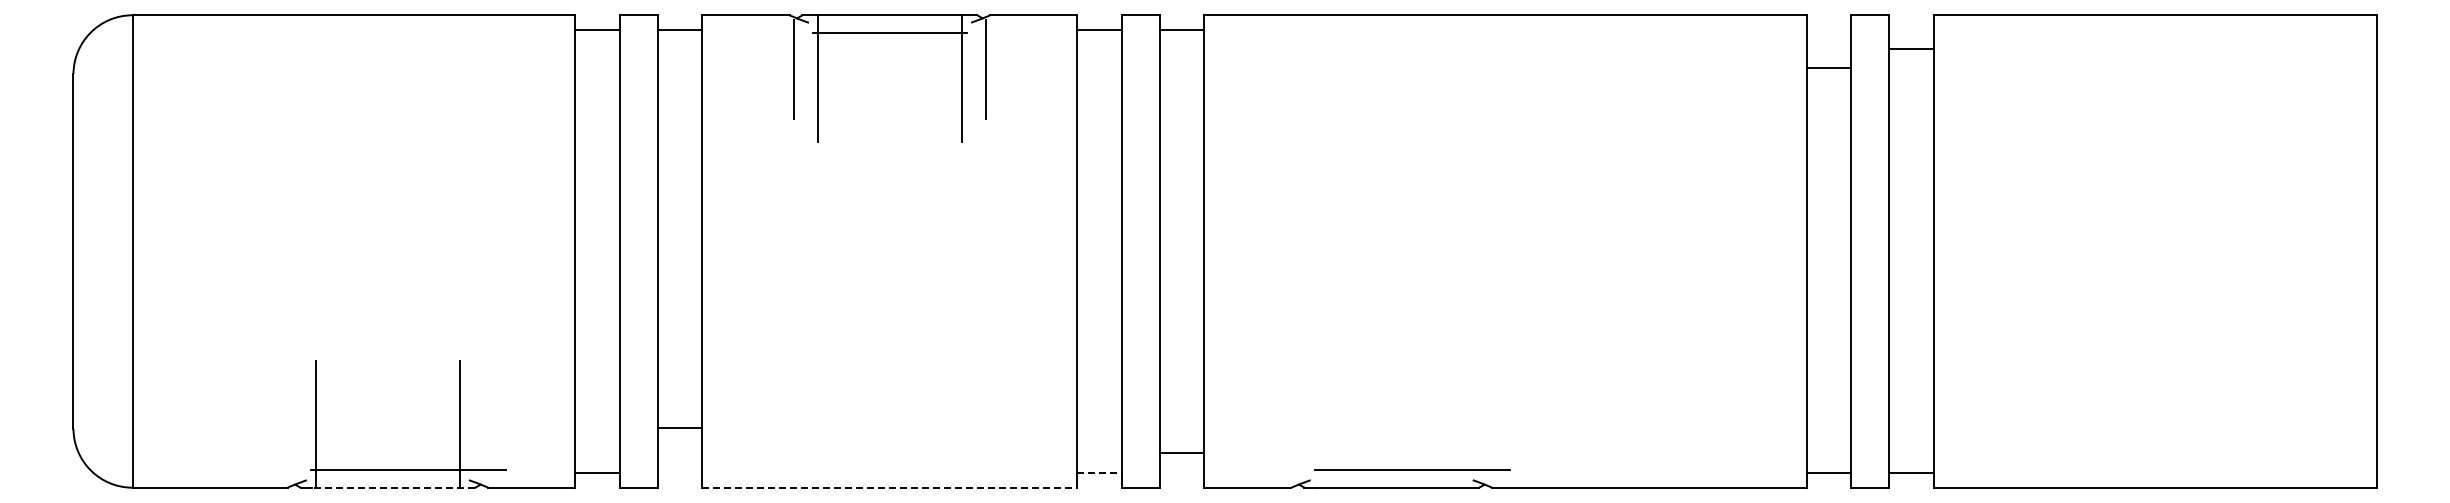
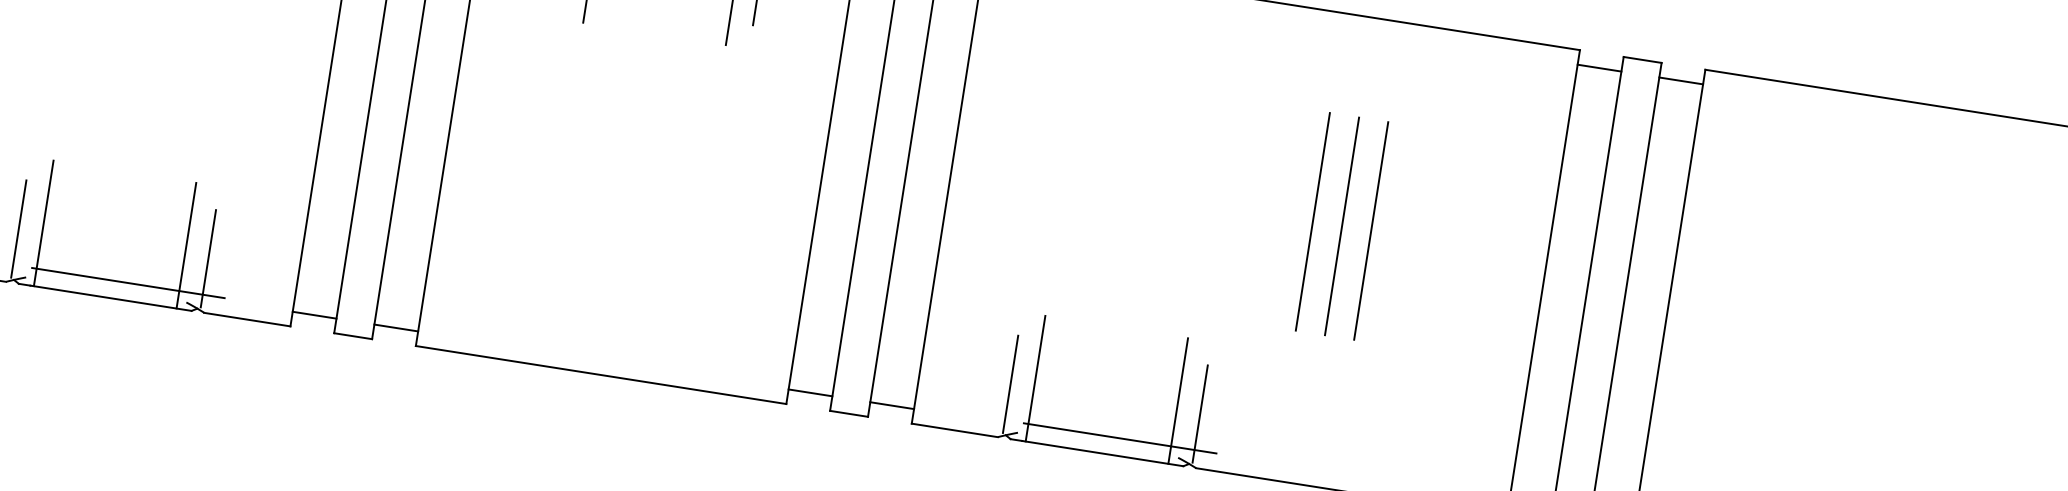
line: (1911, 49) -> (1681, 81), moved
line: (1828, 68) -> (1599, 68), moved
line: (1569, 226) -> (1312, 222), added
line: (1598, 226) -> (1341, 226), added
line: (1628, 226) -> (1371, 231), added
line: (1319, 423) -> (1035, 378), added
line: (1464, 423) -> (1178, 400), added
line: (680, 427) -> (396, 327), moved
line: (291, 433) -> (18, 228), added
line: (483, 433) -> (208, 258), added
line: (1295, 433) -> (1010, 384), added
line: (1487, 433) -> (1199, 413), added
line: (1182, 452) -> (892, 405), moved
line: (1100, 472) -> (811, 392), dashed -> solid
line: (393, 487) -> (110, 298), dashed -> solid
line: (890, 487) -> (601, 374), dashed -> solid

